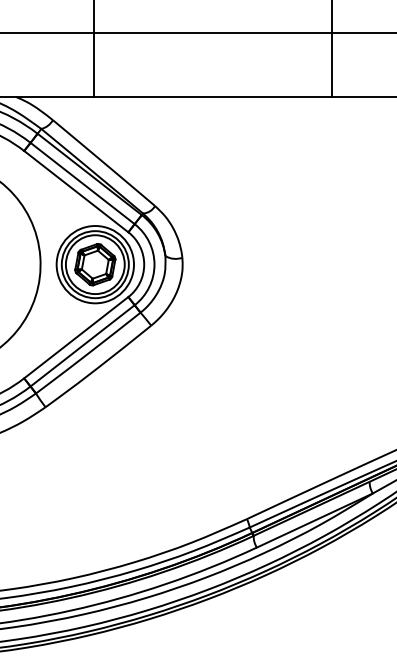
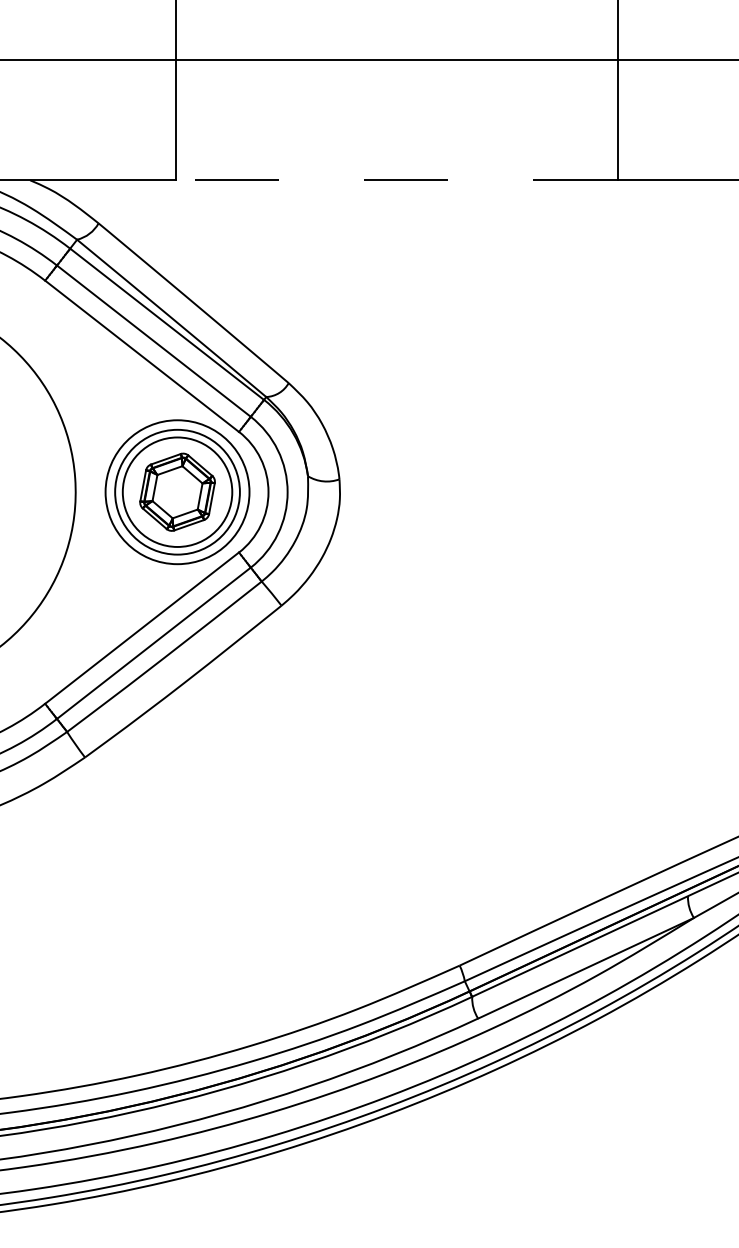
line: (213, 97) -> (397, 181), solid -> dashed

